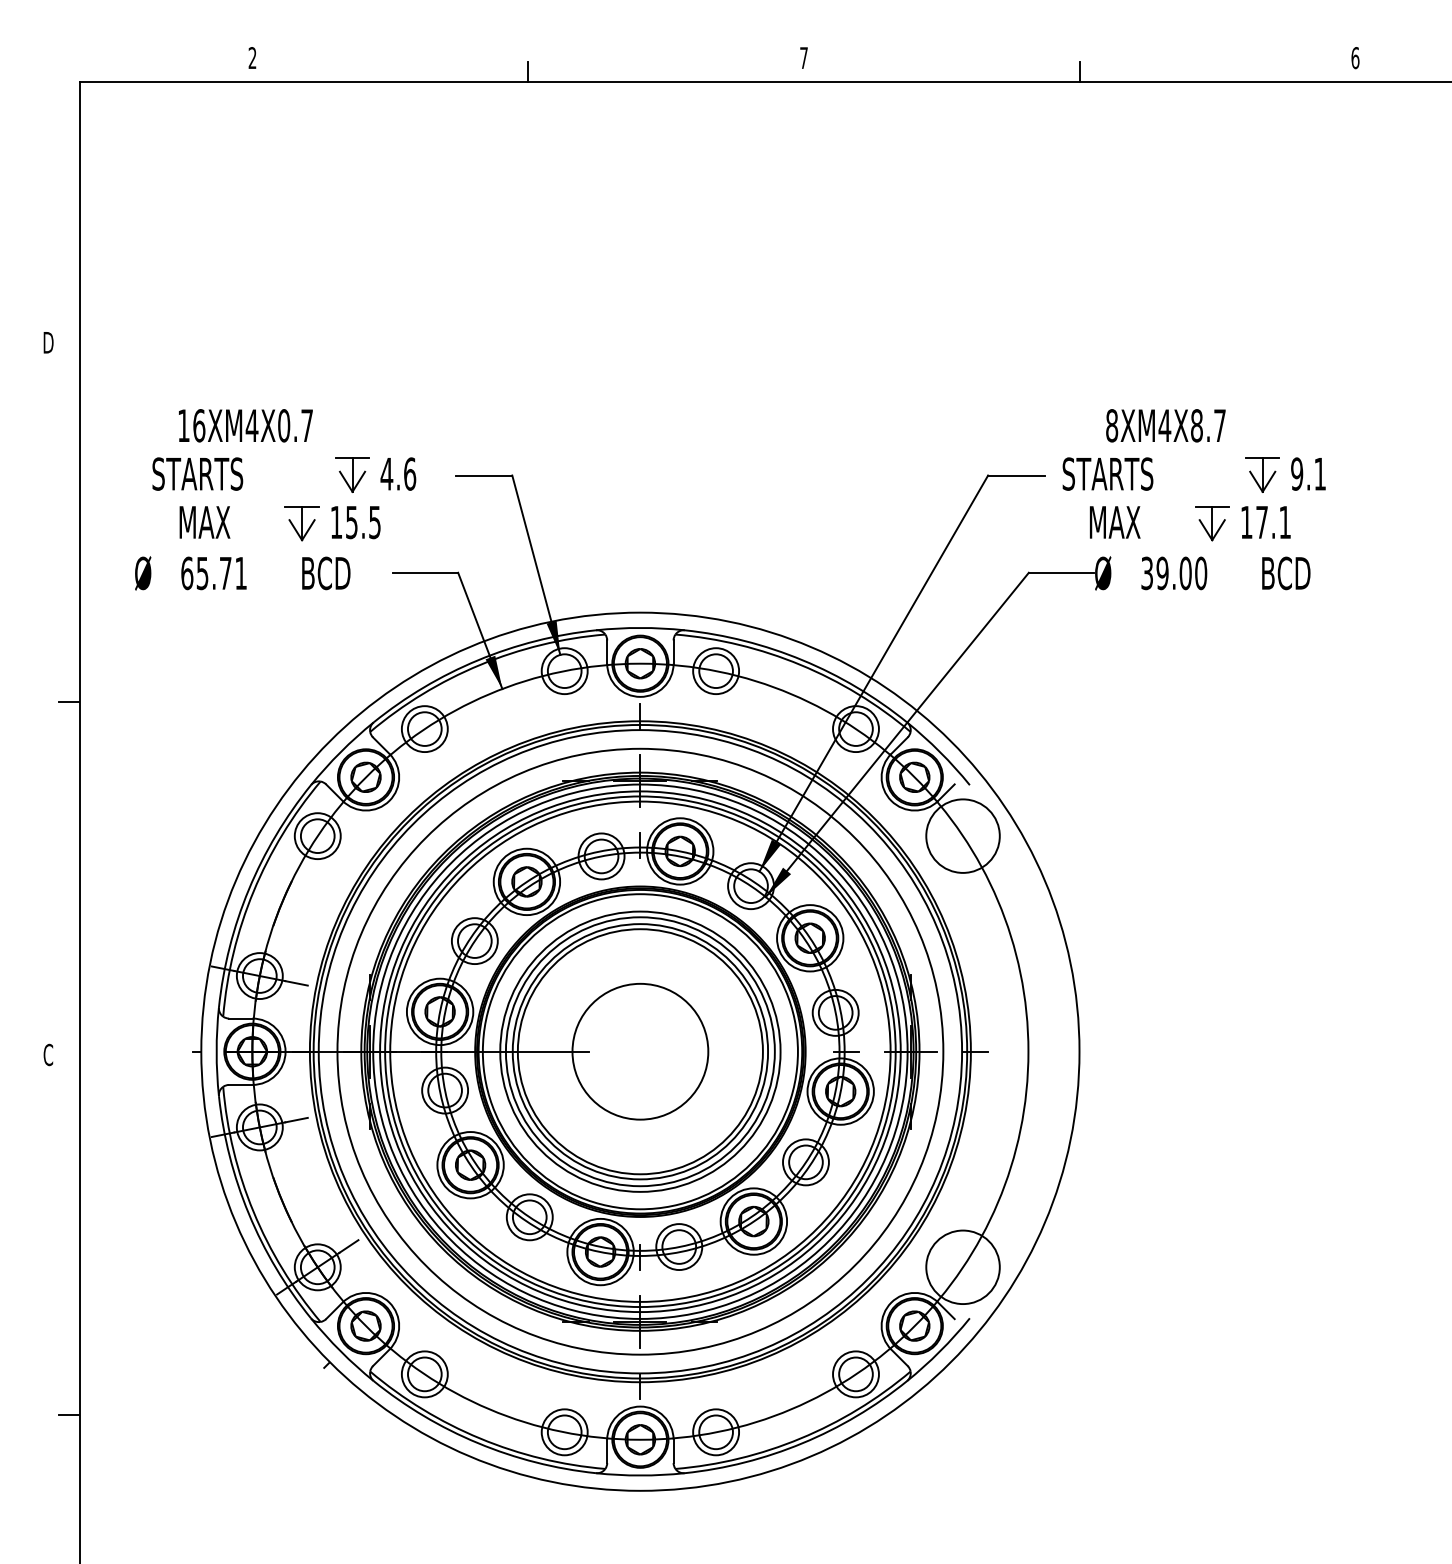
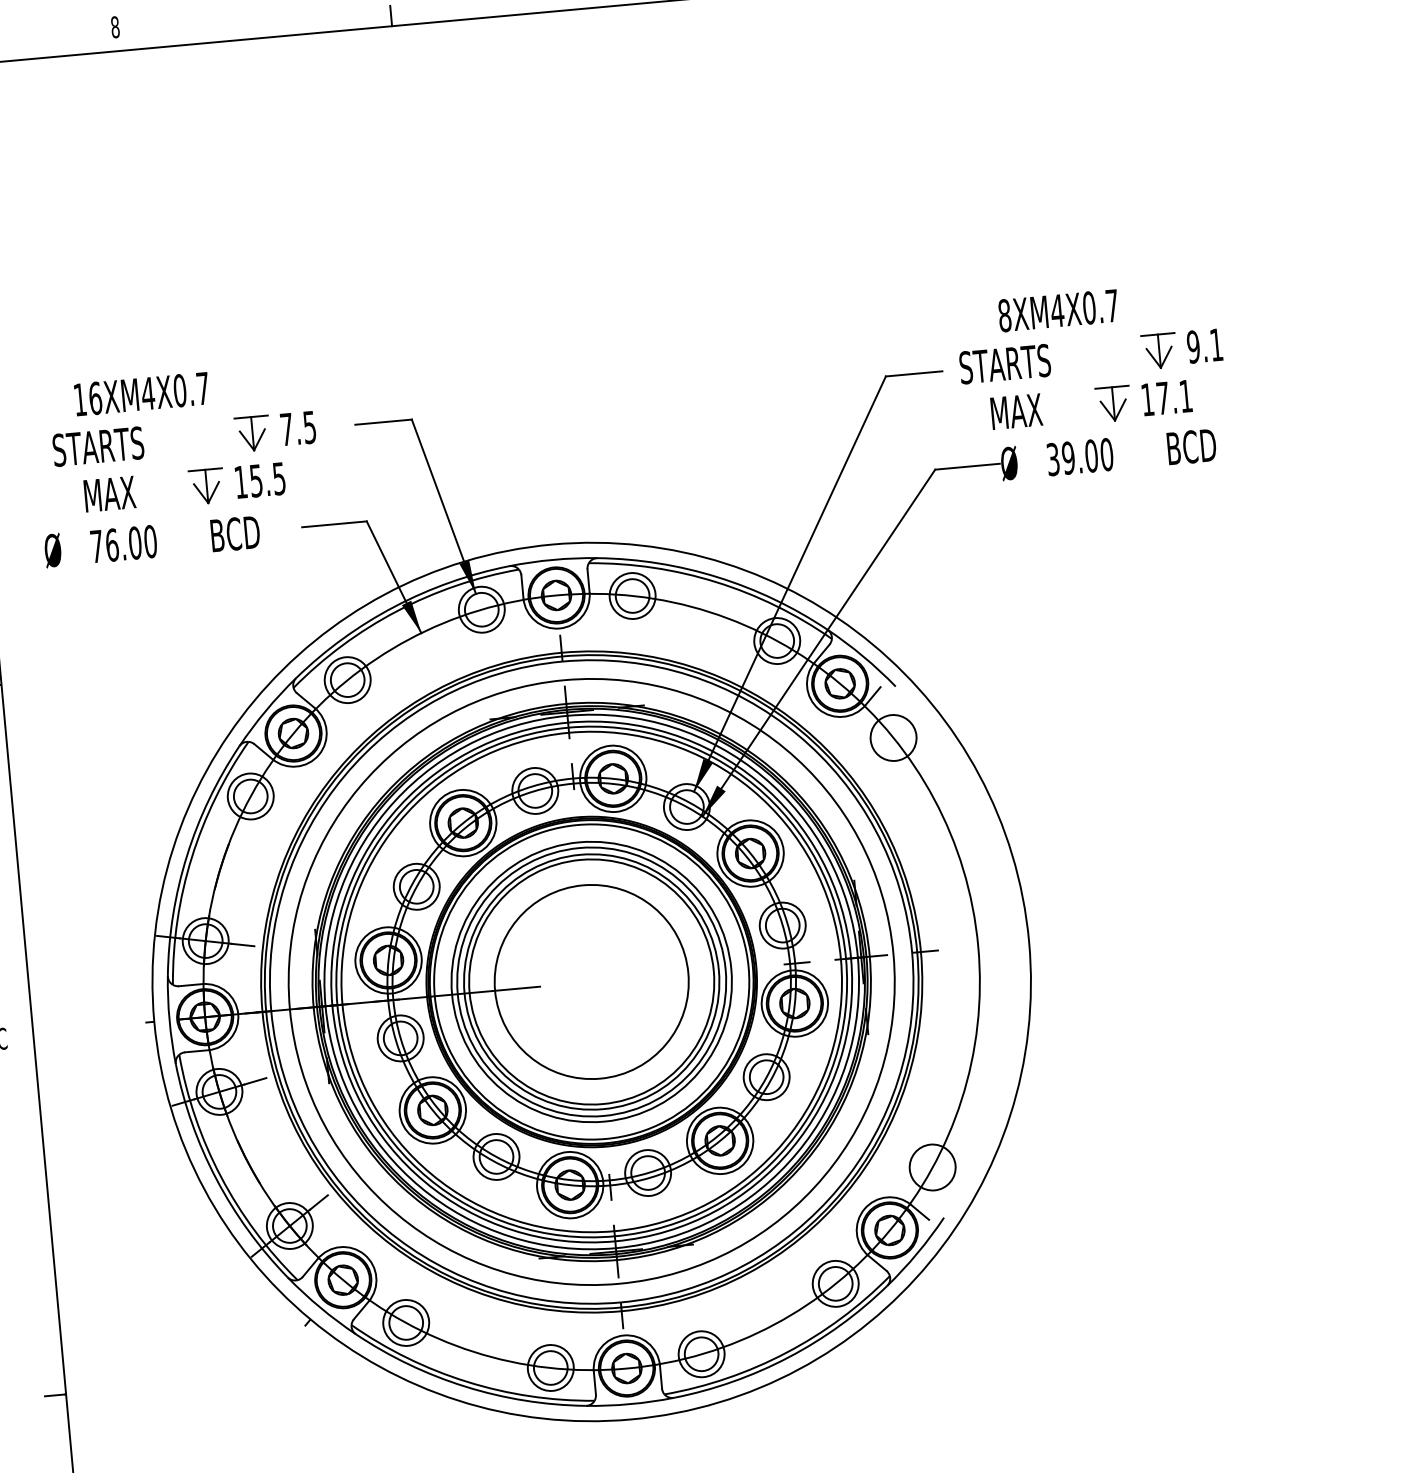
text: (252, 58) -> (115, 27), 2 -> 8
text: (1196, 425) -> (1088, 307), 8XM4X8.7 -> 8XM4X0.7
text: (398, 473) -> (298, 427), 4.6 -> 7.5
text: (214, 573) -> (124, 544), 65.71 -> 76.00
circle: (963, 836) -> (894, 738), size x0.62
circle: (640, 1051) -> (591, 981), size x1.43
circle: (963, 1267) -> (933, 1167), size x0.62

